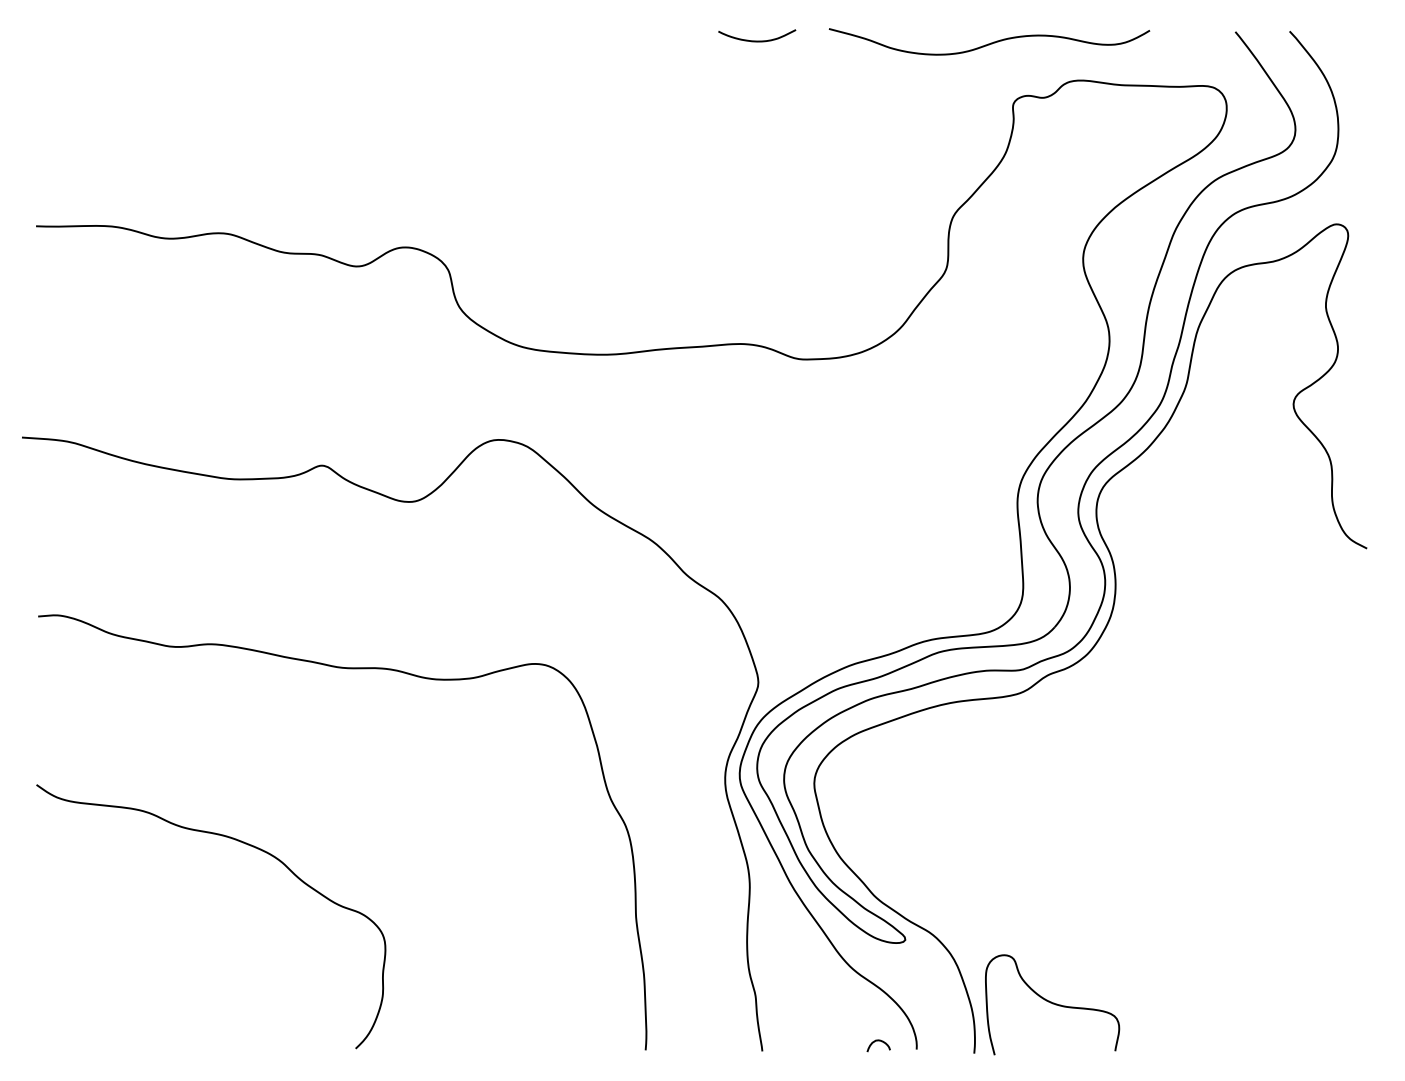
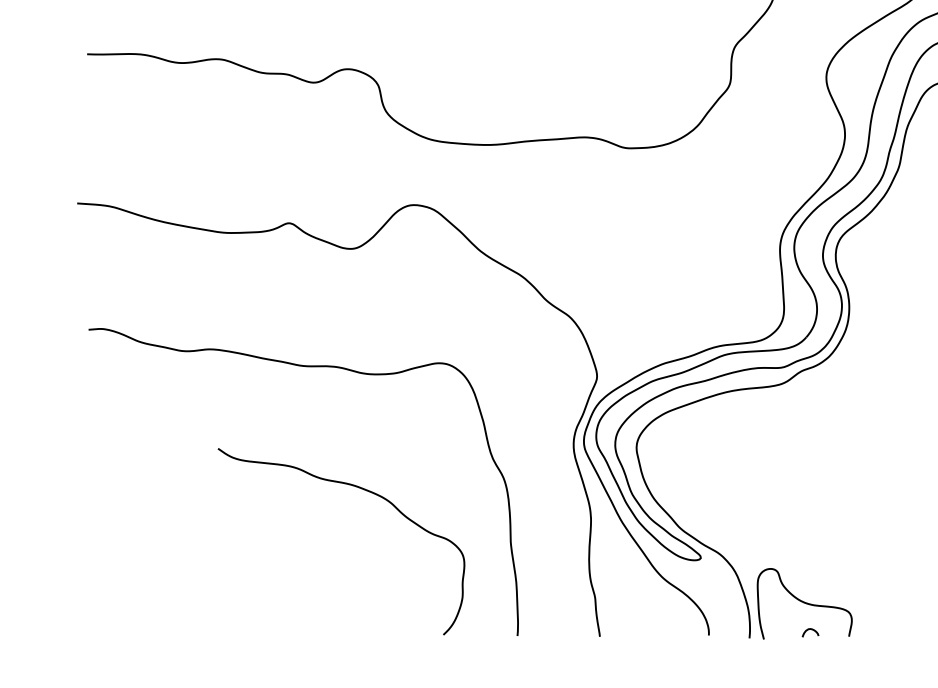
curve: (242, 843) -> (363, 490), moved
curve: (878, 1041) -> (810, 629), moved

